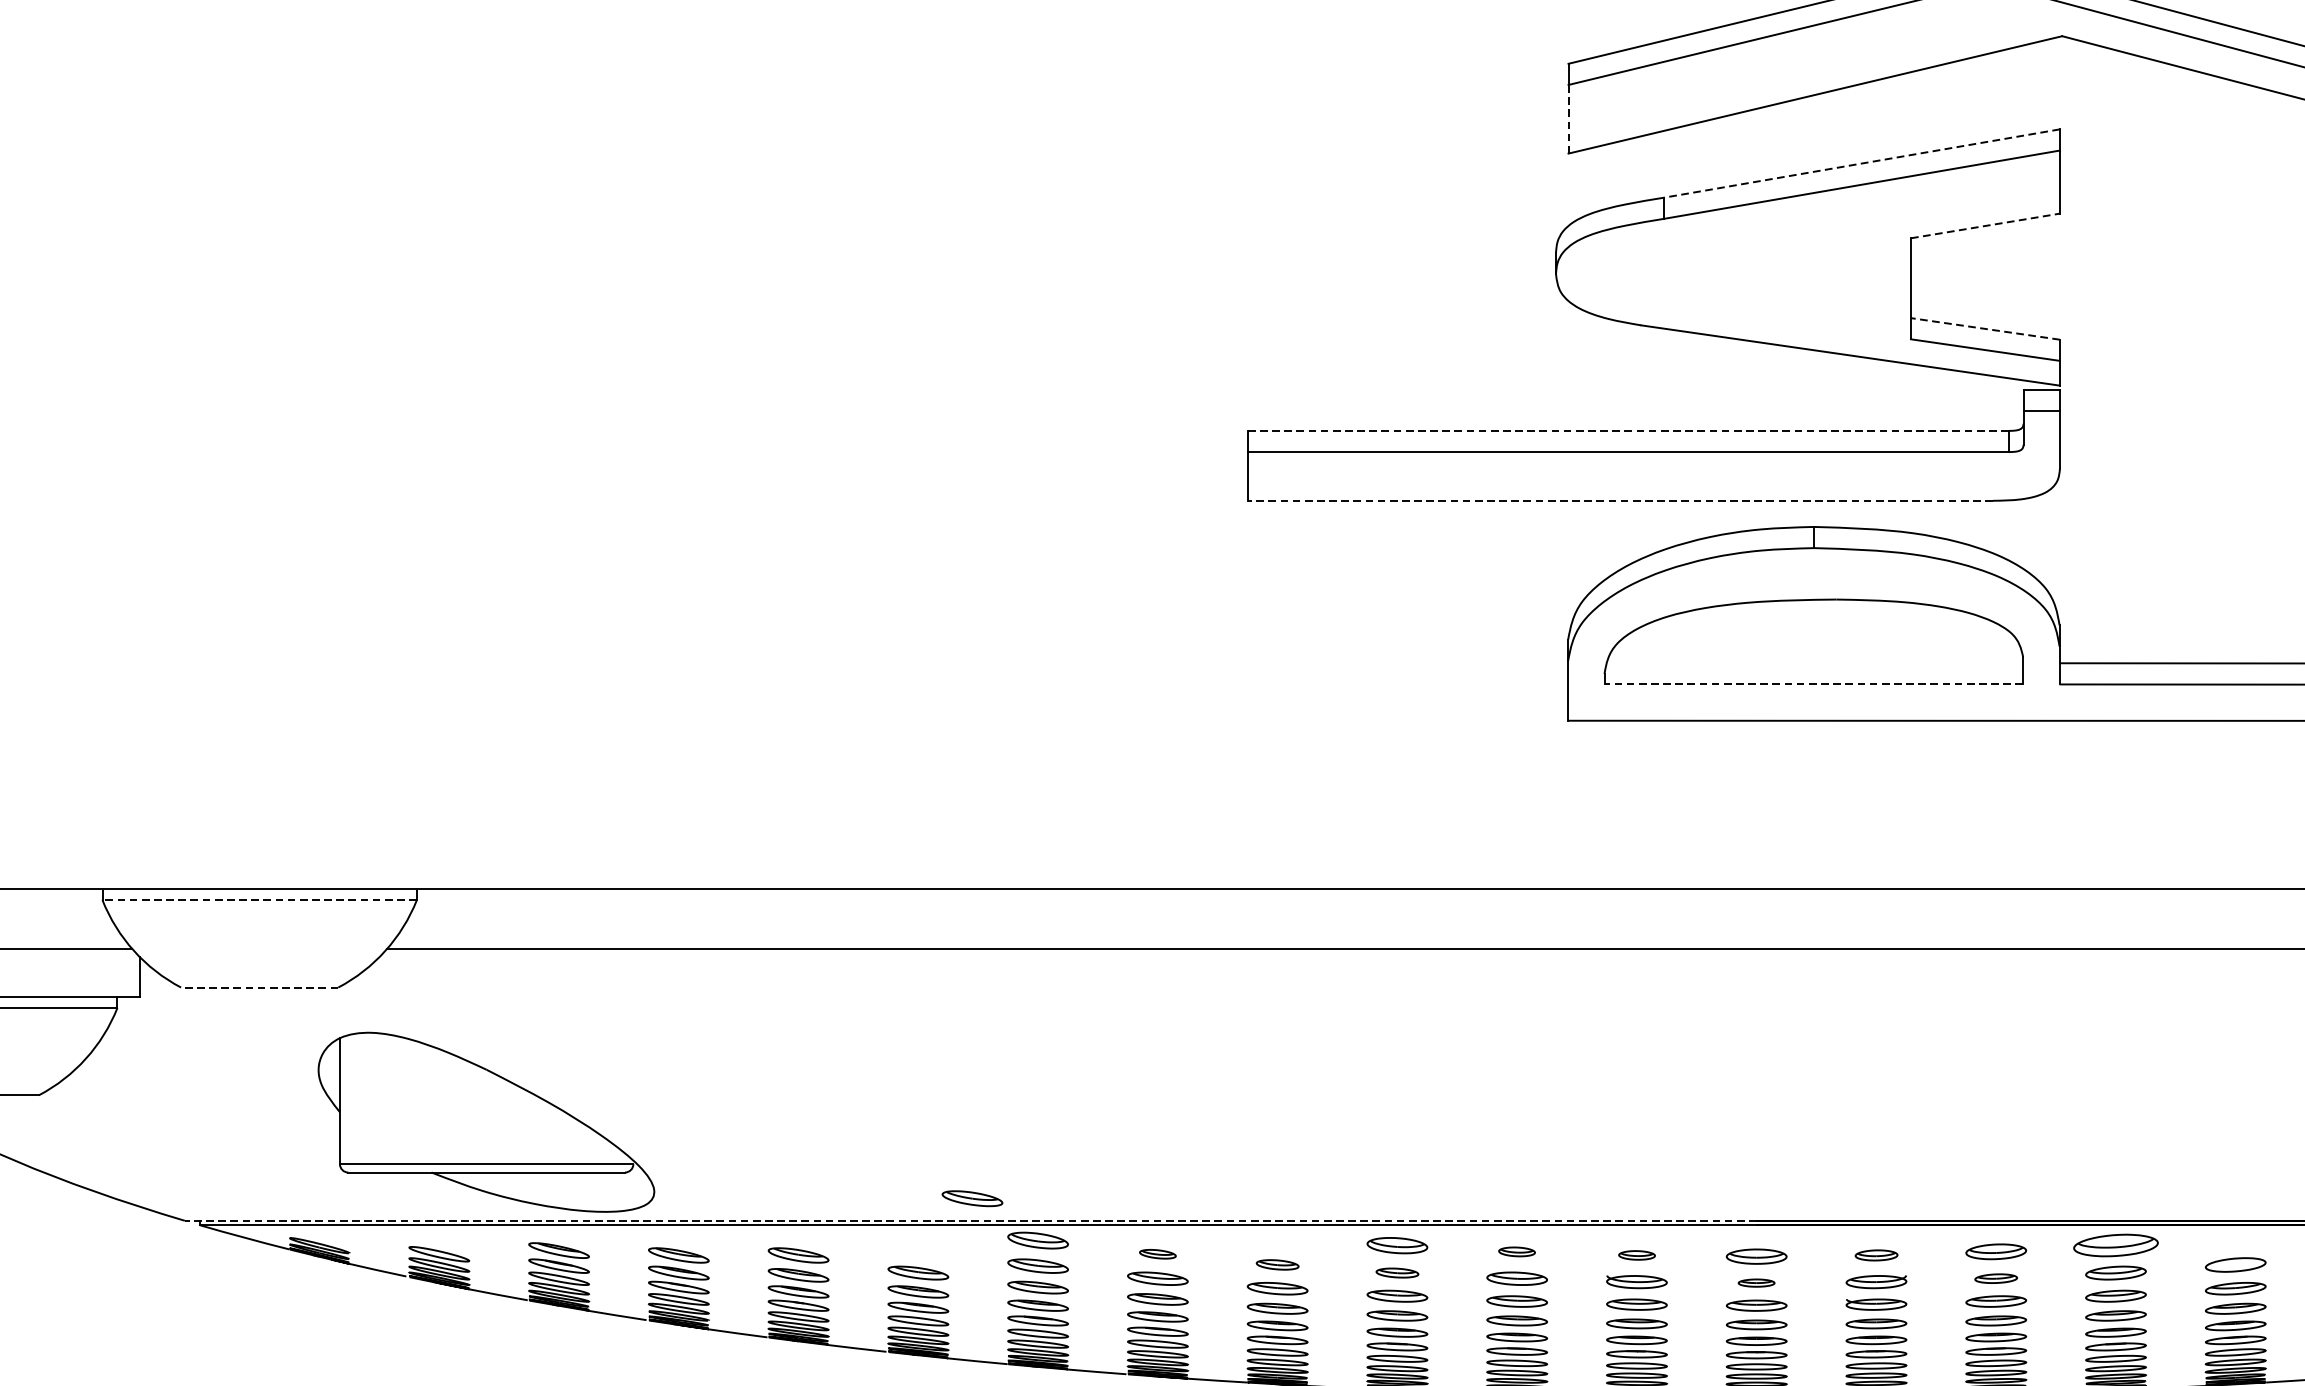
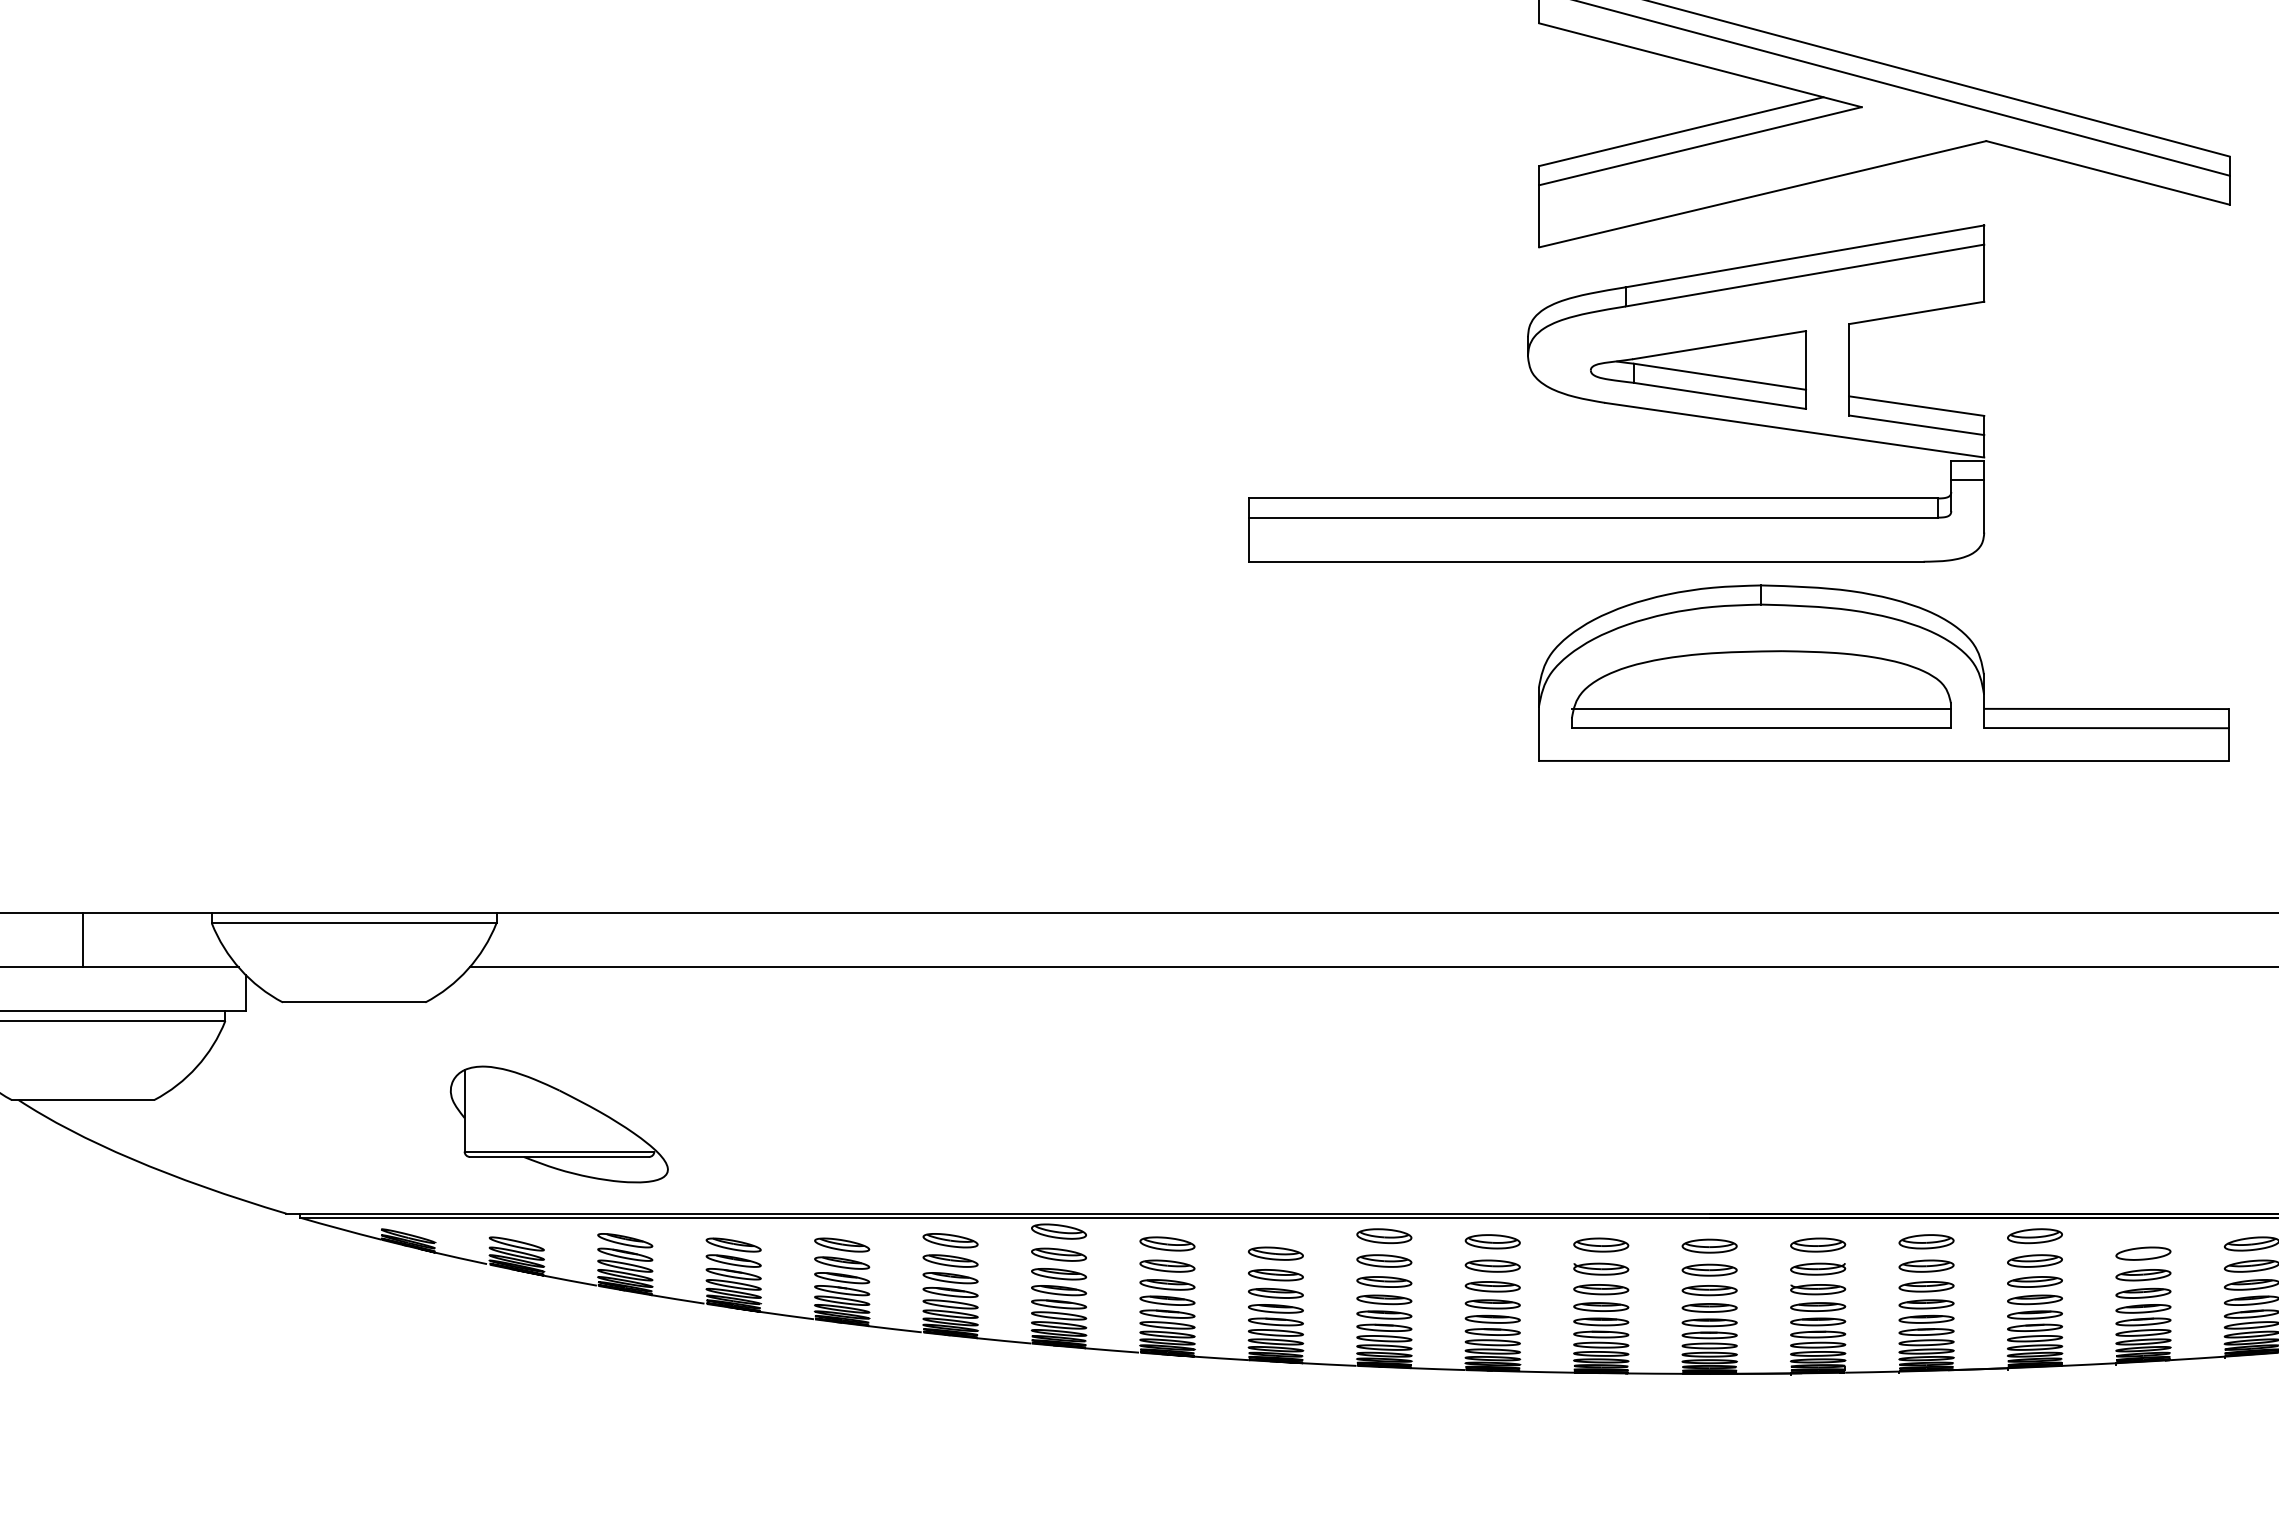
line: (1568, 118) -> (1539, 215), dashed -> solid
line: (1862, 163) -> (1805, 256), dashed -> solid
line: (1986, 225) -> (1917, 312), dashed -> solid
part: (1744, 288) -> (1698, 369), added
line: (1985, 329) -> (1916, 406), dashed -> solid
line: (1628, 430) -> (1593, 498), dashed -> solid
line: (1619, 500) -> (1585, 561), dashed -> solid
line: (1812, 662) -> (1760, 708), added
line: (1813, 684) -> (1761, 728), dashed -> solid
line: (258, 900) -> (353, 923), dashed -> solid
line: (258, 987) -> (353, 1002), dashed -> solid
part: (485, 1122) -> (558, 1124), size x0.71
part: (972, 1198) -> (950, 1240), moved
line: (971, 1220) -> (998, 1213), dashed -> solid
part: (2115, 1245) -> (2034, 1236), size x0.71
part: (1516, 1251) -> (1492, 1241), size x1.67
part: (1157, 1253) -> (1167, 1243), size x1.67
part: (1637, 1254) -> (1601, 1244), size x1.67
part: (1876, 1254) -> (1818, 1244), size x1.43
part: (1277, 1264) -> (1275, 1253), size x1.43
part: (1397, 1272) -> (1384, 1260), size x1.43
part: (1996, 1278) -> (1926, 1265), size x1.43
part: (1756, 1282) -> (1709, 1269), size x1.67

